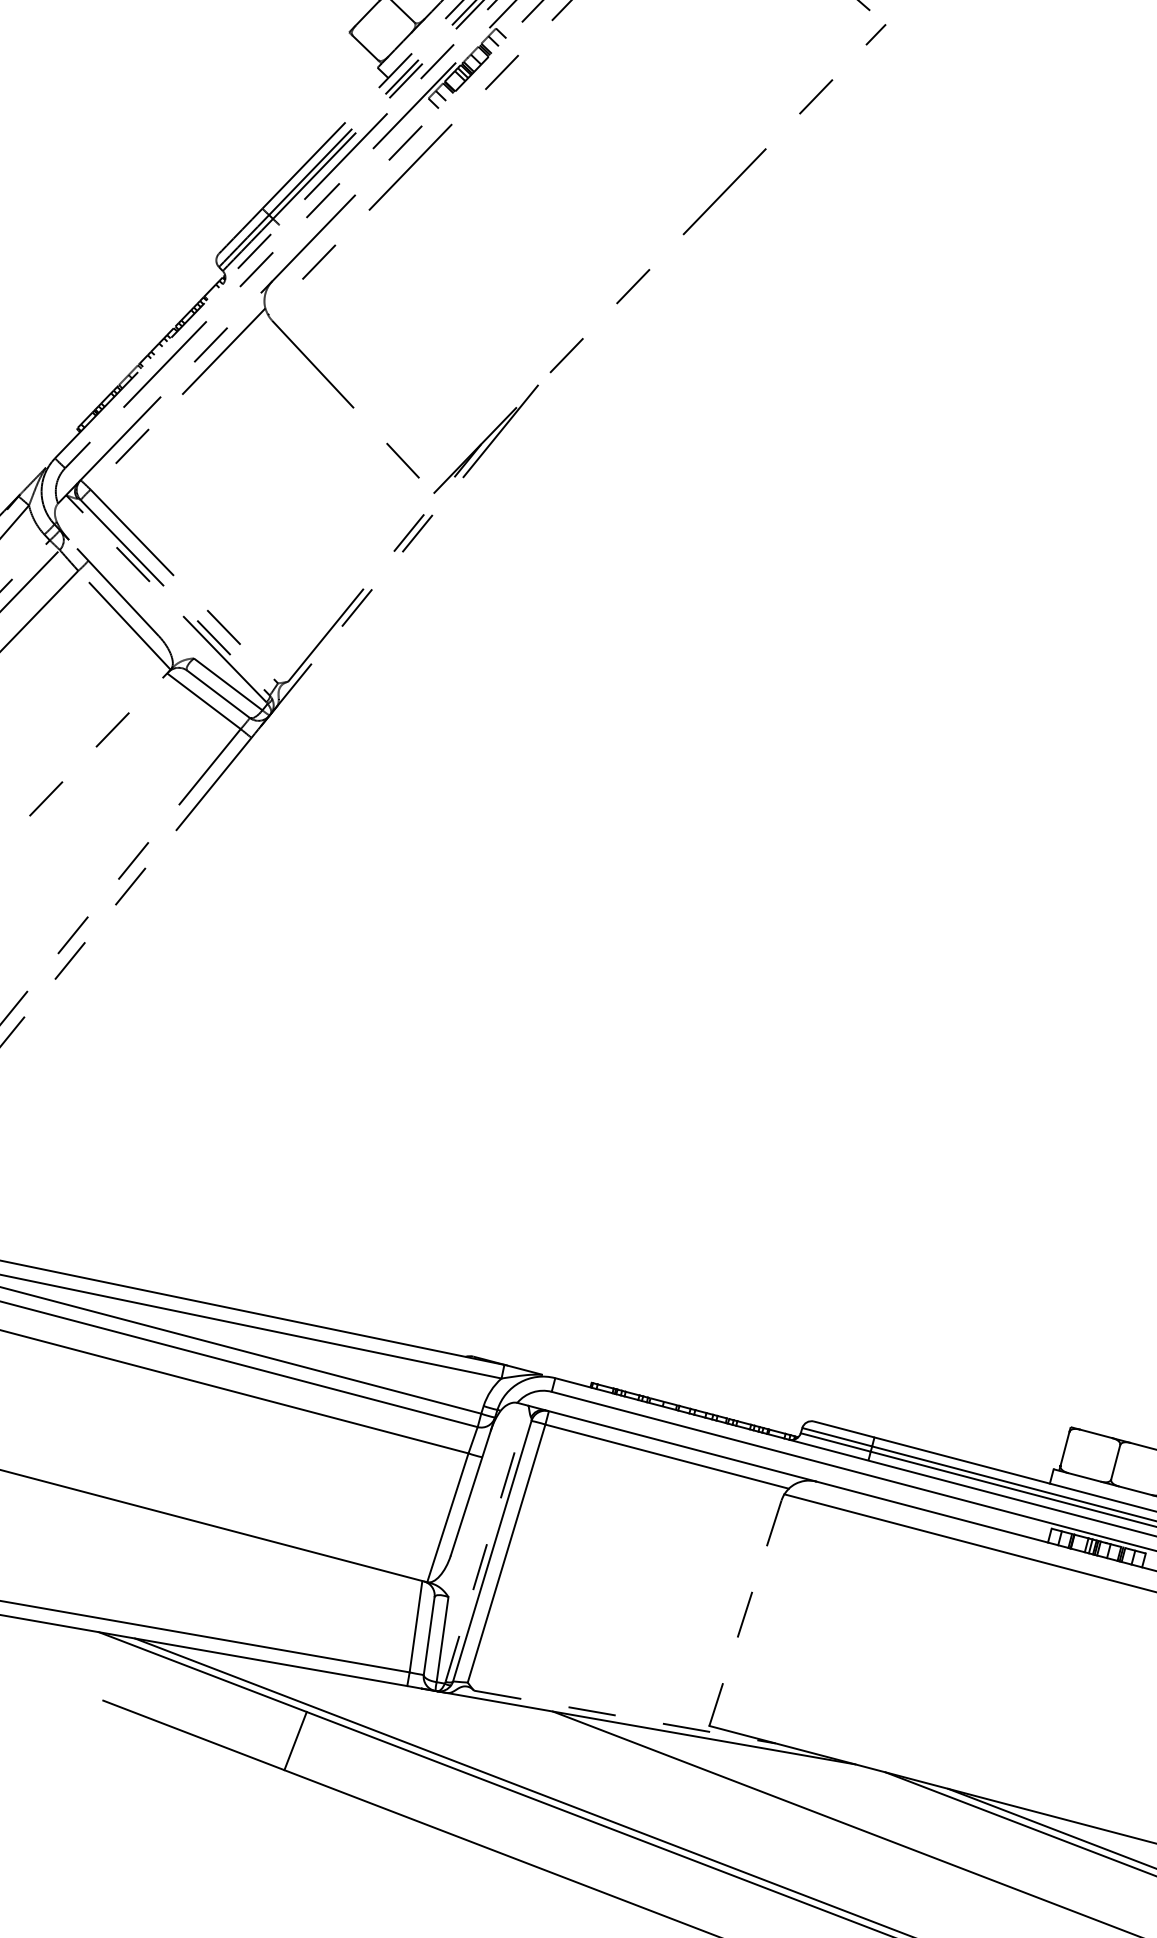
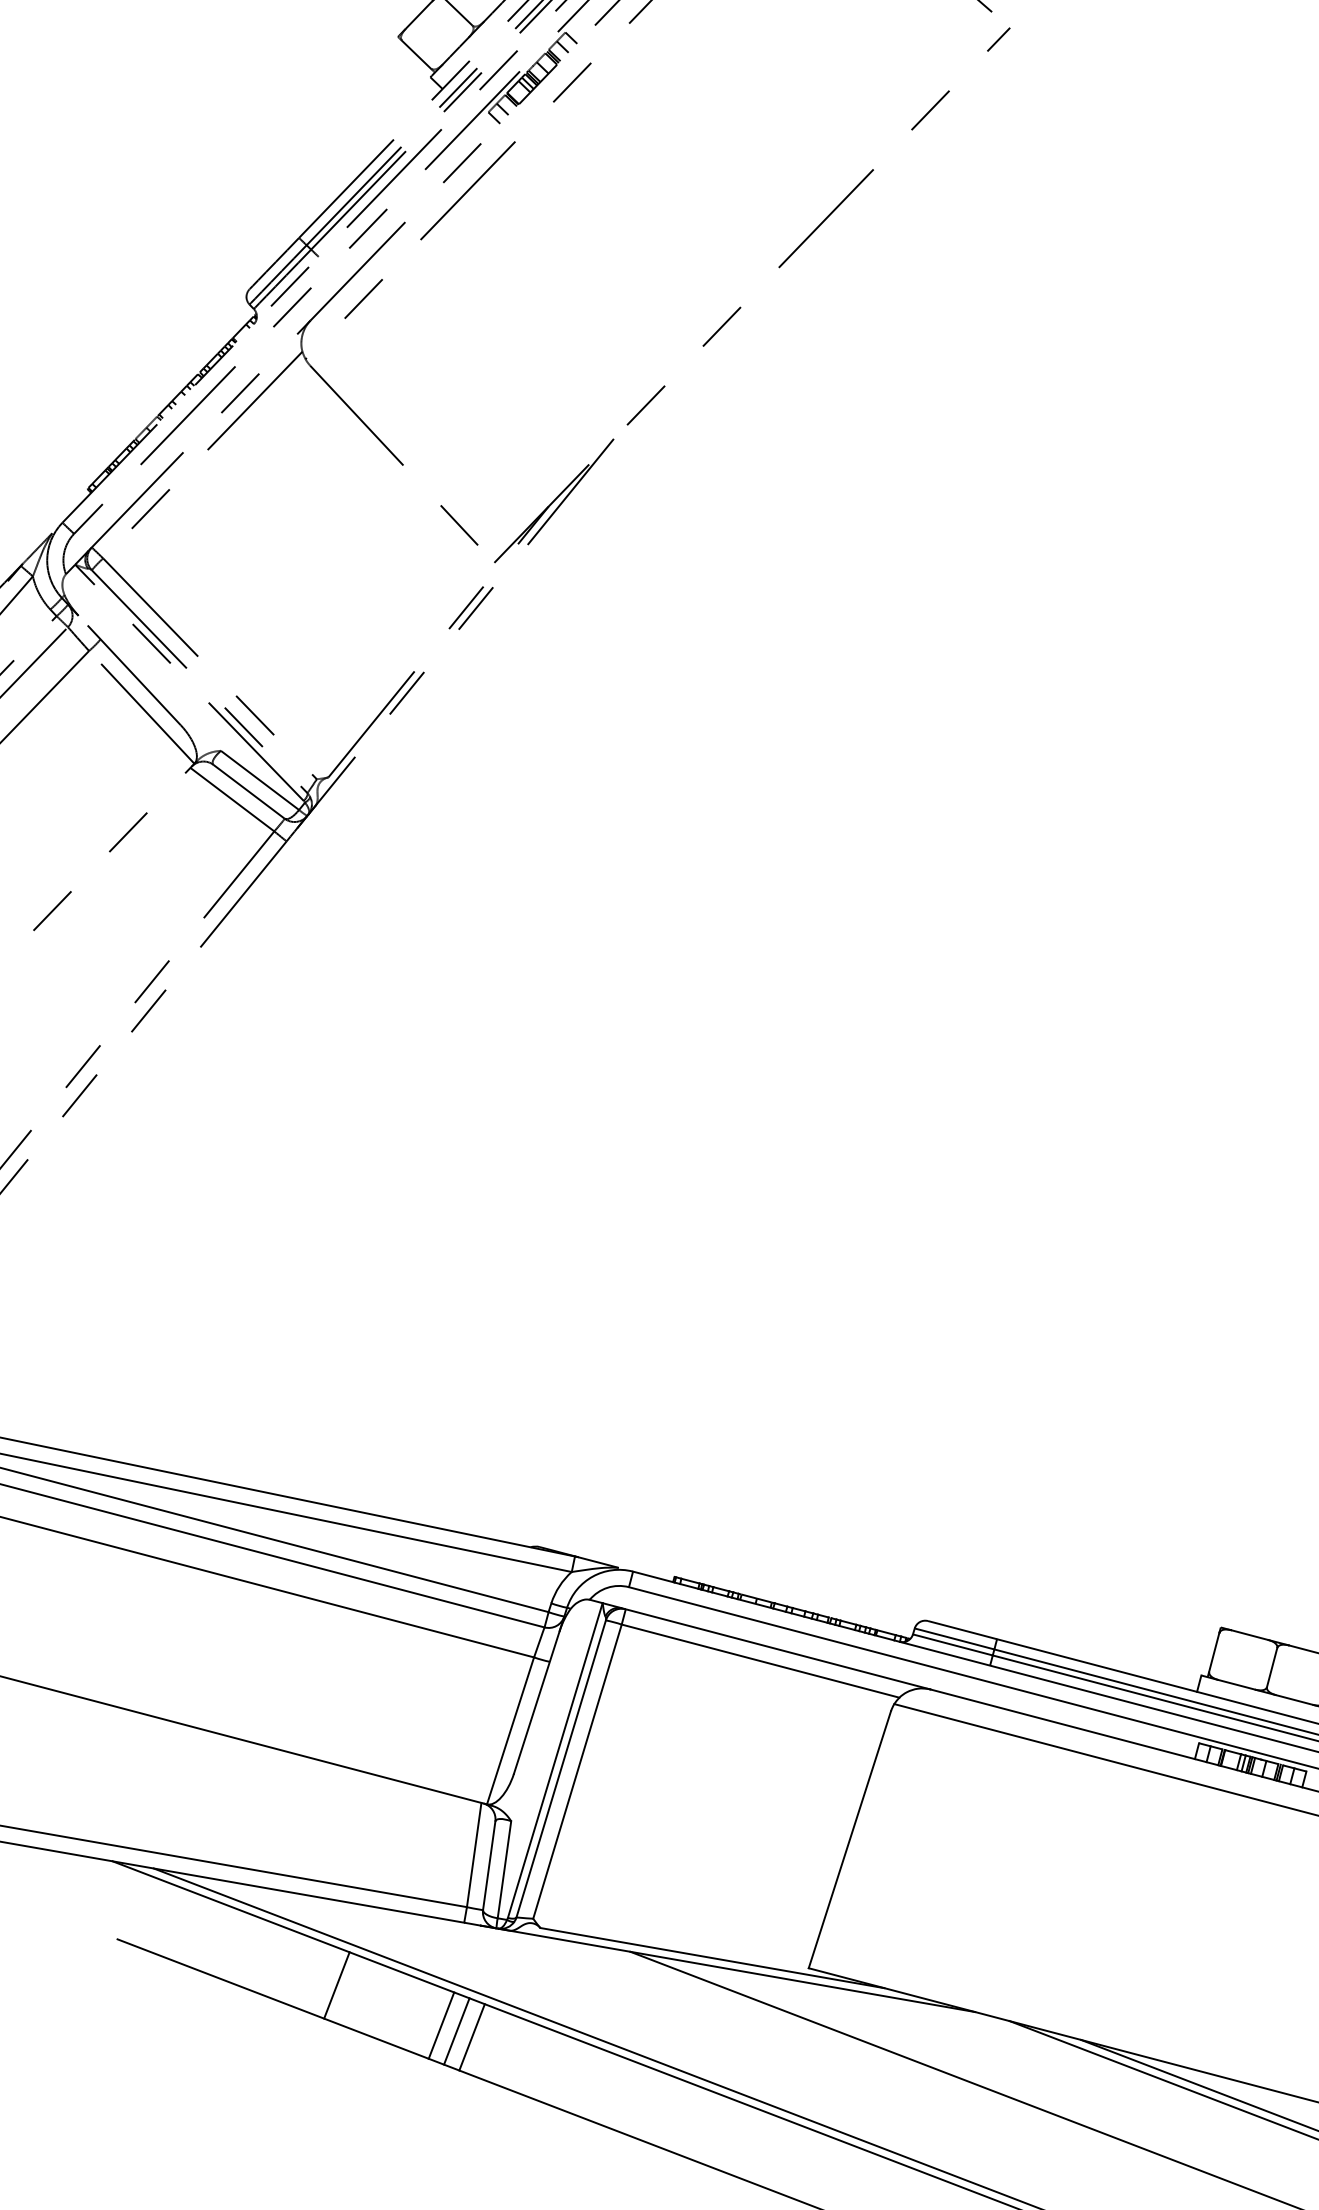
line: (487, 1543) -> (555, 1760), dashed -> solid
line: (745, 1613) -> (849, 1839), dashed -> solid
line: (624, 1717) -> (712, 1958), dashed -> solid
line: (387, 1776) -> (441, 2025), added
line: (400, 1781) -> (456, 2031), added
line: (413, 1786) -> (471, 2037), added

